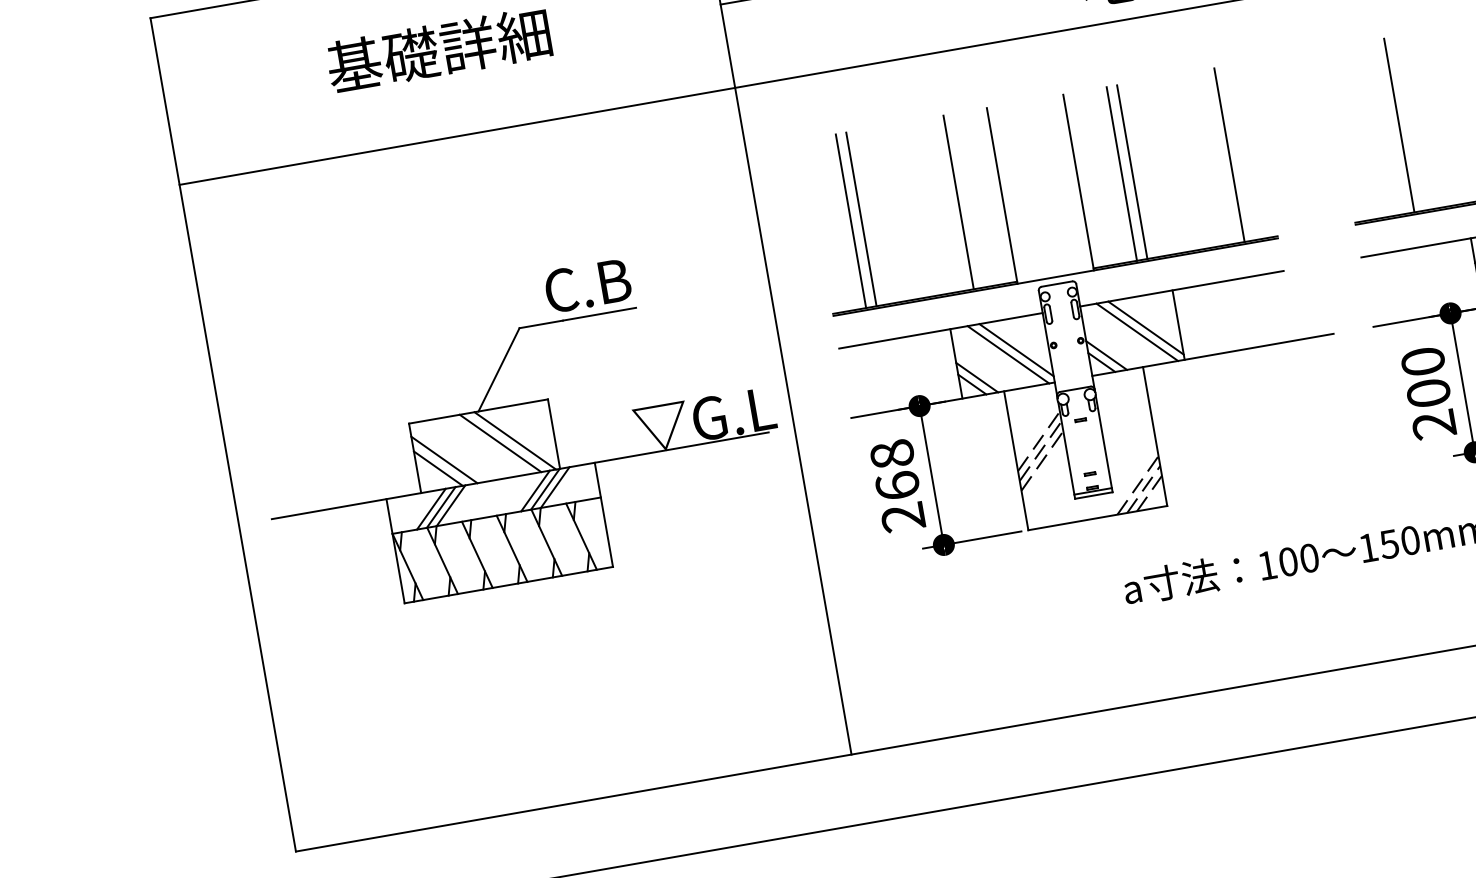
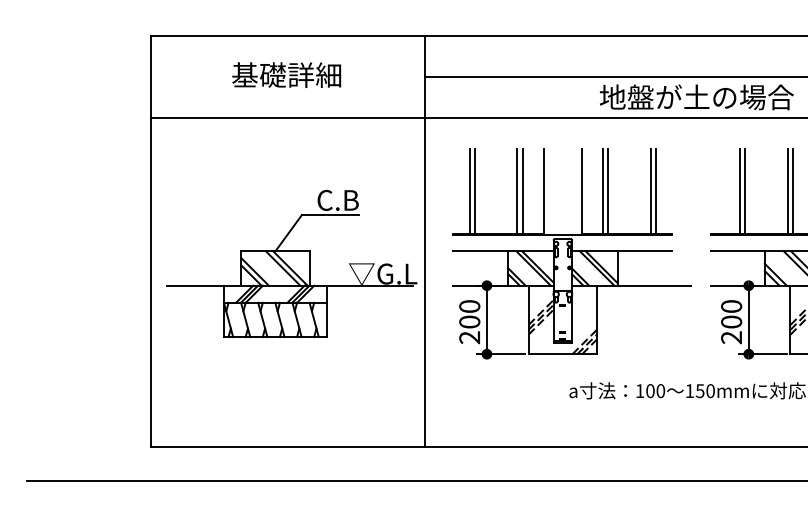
line: (1410, 123) -> (745, 191), added
line: (1219, 156) -> (651, 191), added
line: (948, 204) -> (517, 191), added
text: (894, 470) -> (469, 314), 268 -> 200

